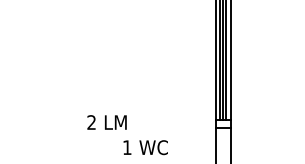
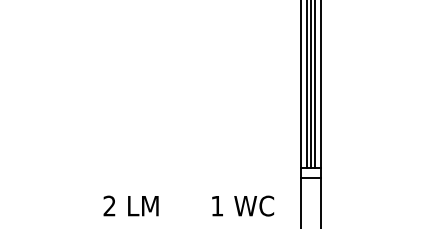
text: (106, 122) -> (130, 205), moved
text: (146, 147) -> (243, 205), moved

